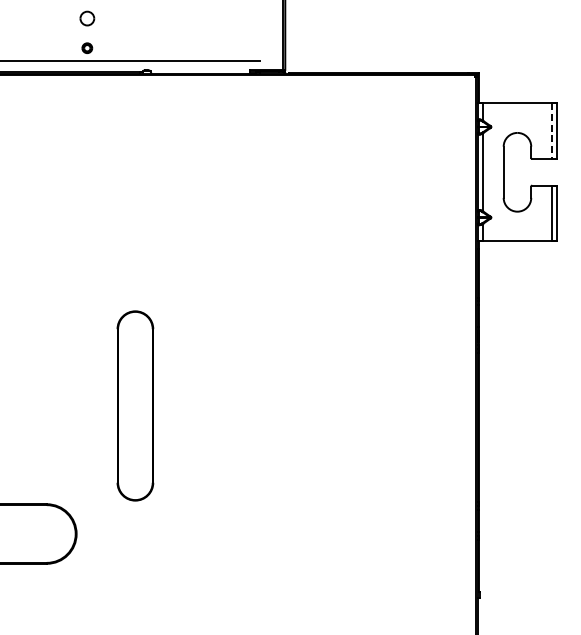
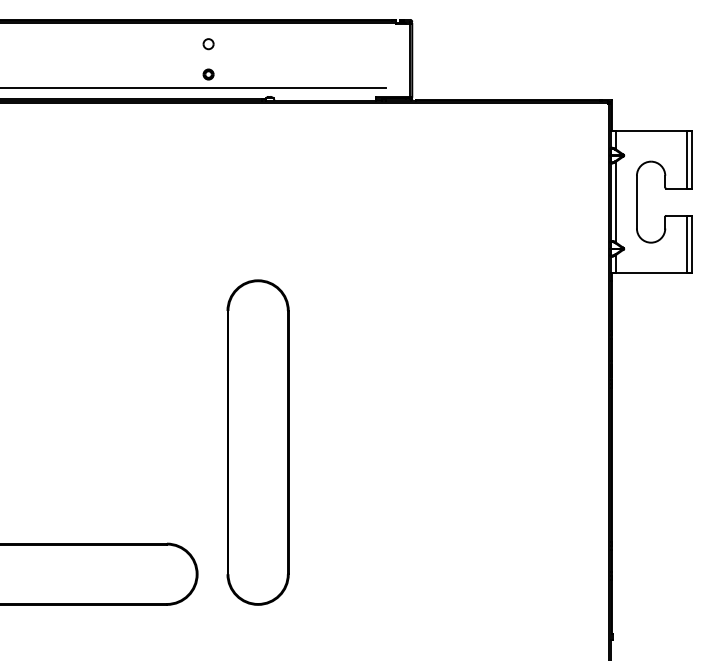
part: (87, 19) -> (208, 44), size x0.71
line: (551, 130) -> (686, 159), dashed -> solid
part: (134, 405) -> (257, 442), size x1.67

